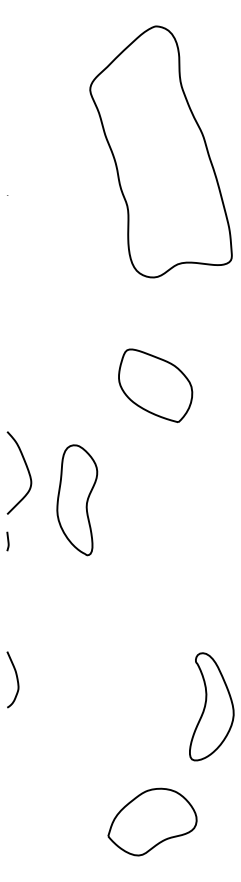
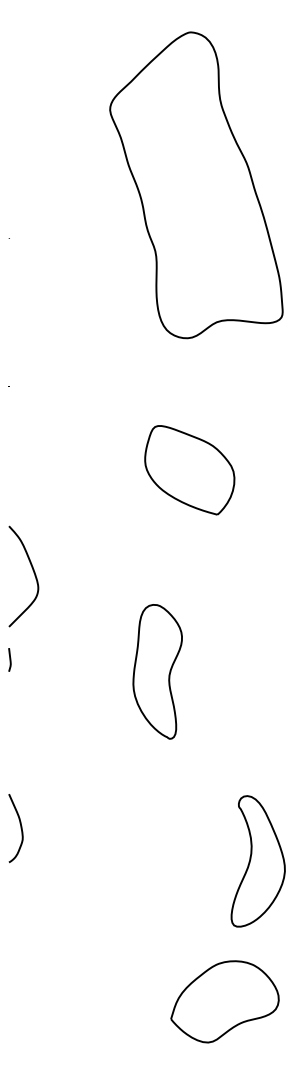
part: (77, 500) -> (157, 672), moved
part: (152, 821) -> (224, 1001), moved

